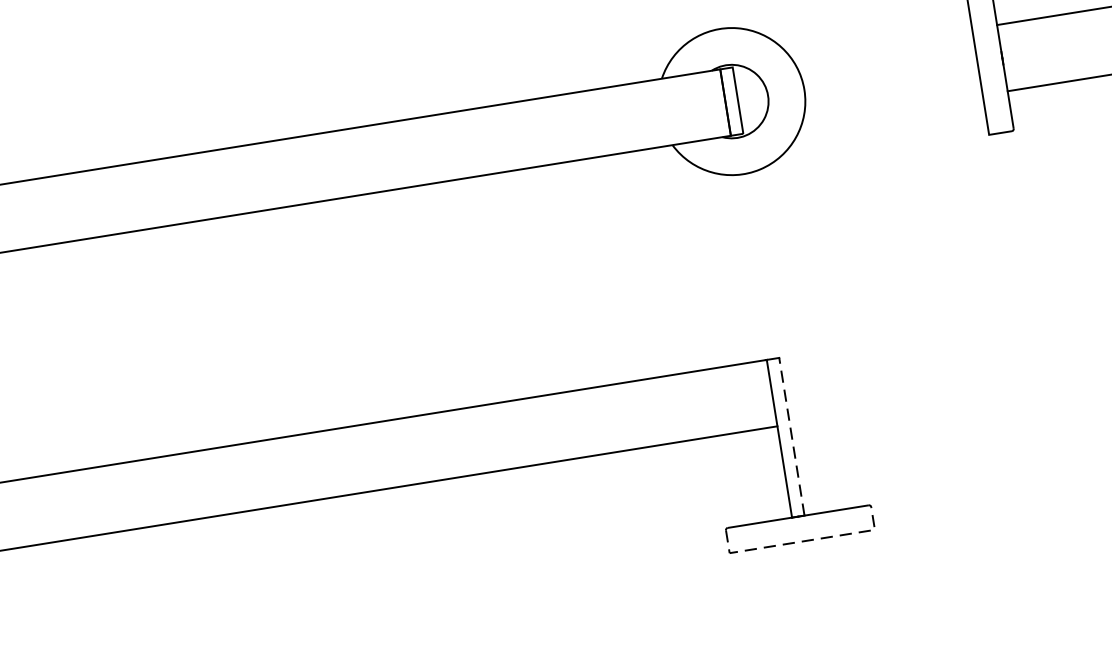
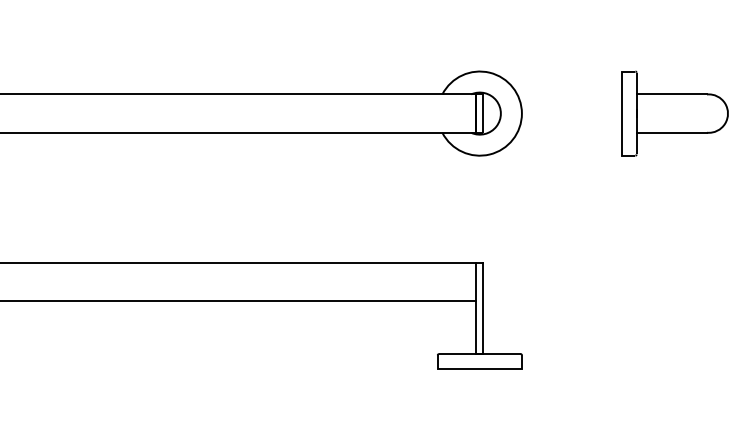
line: (791, 436) -> (483, 308), dashed -> solid
line: (803, 541) -> (480, 368), dashed -> solid

